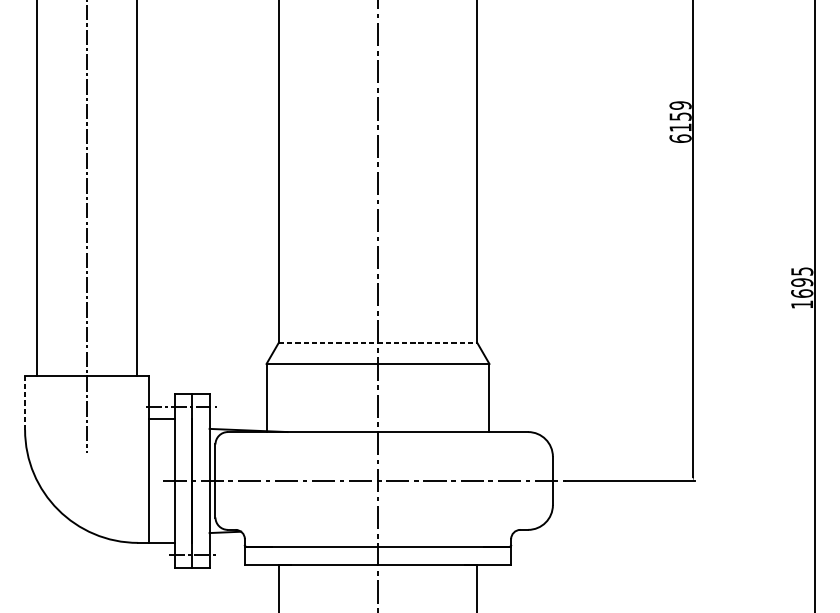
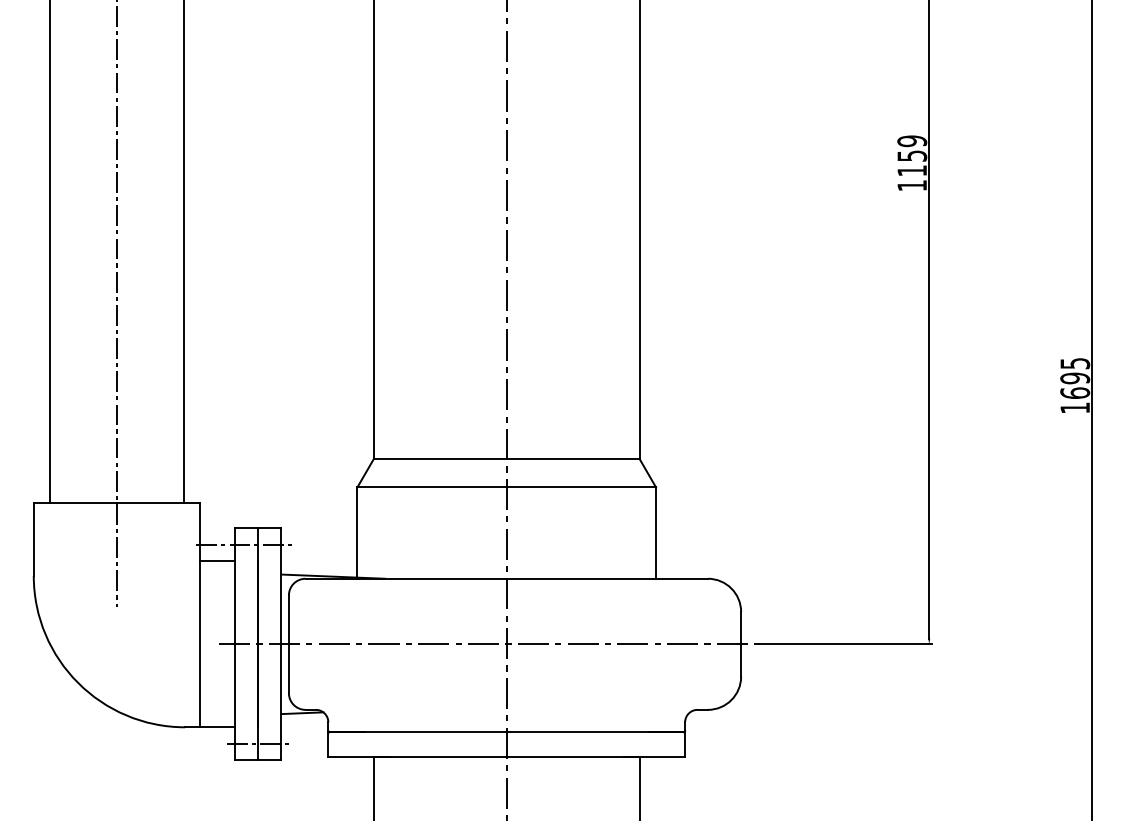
text: (680, 138) -> (912, 185), 6159 -> 1159
line: (377, 342) -> (506, 458), dashed -> solid
line: (24, 403) -> (33, 540), dashed -> solid

